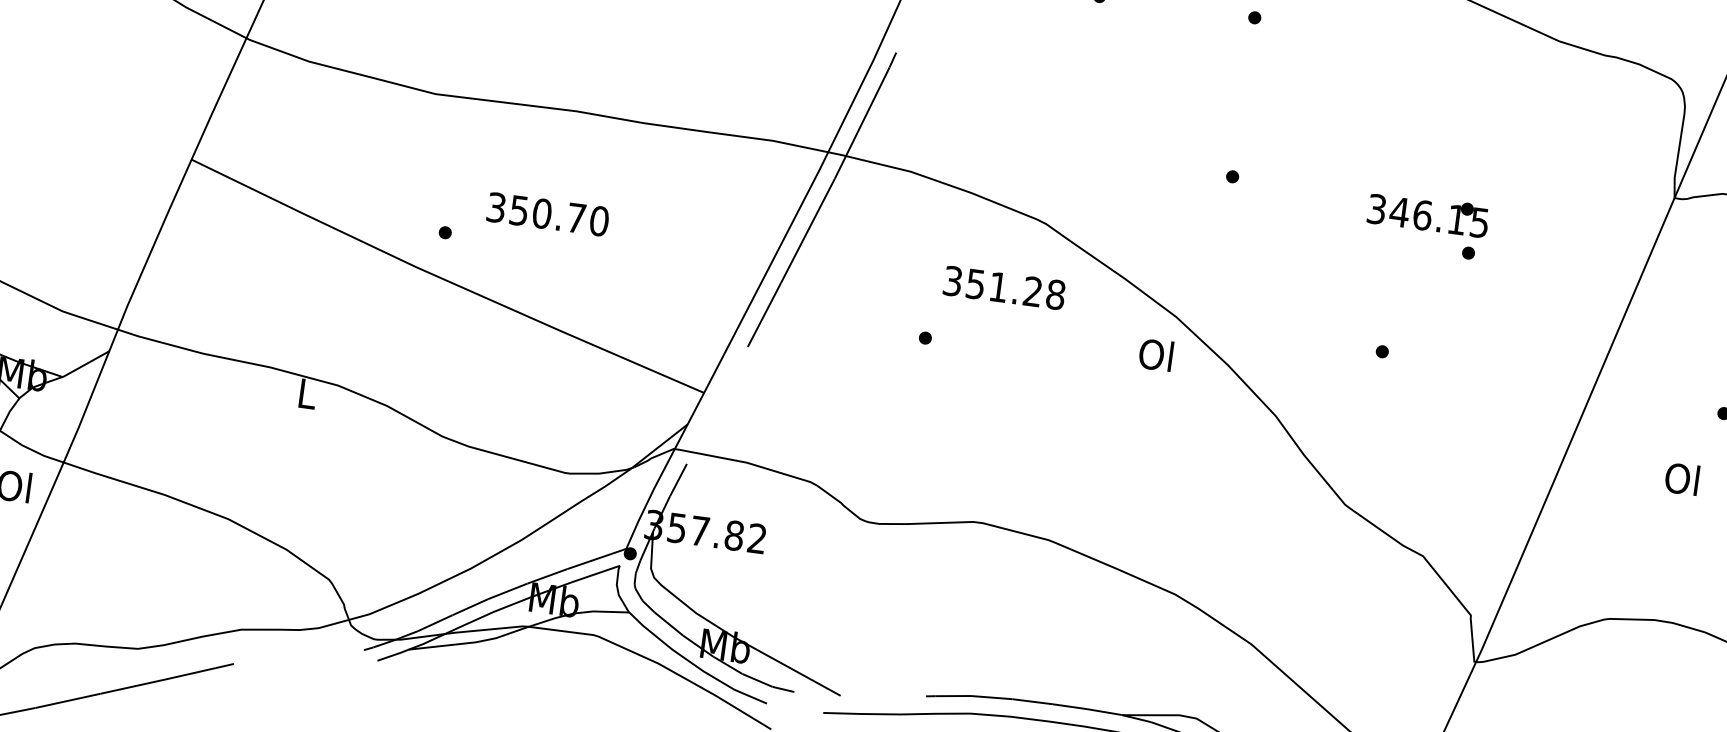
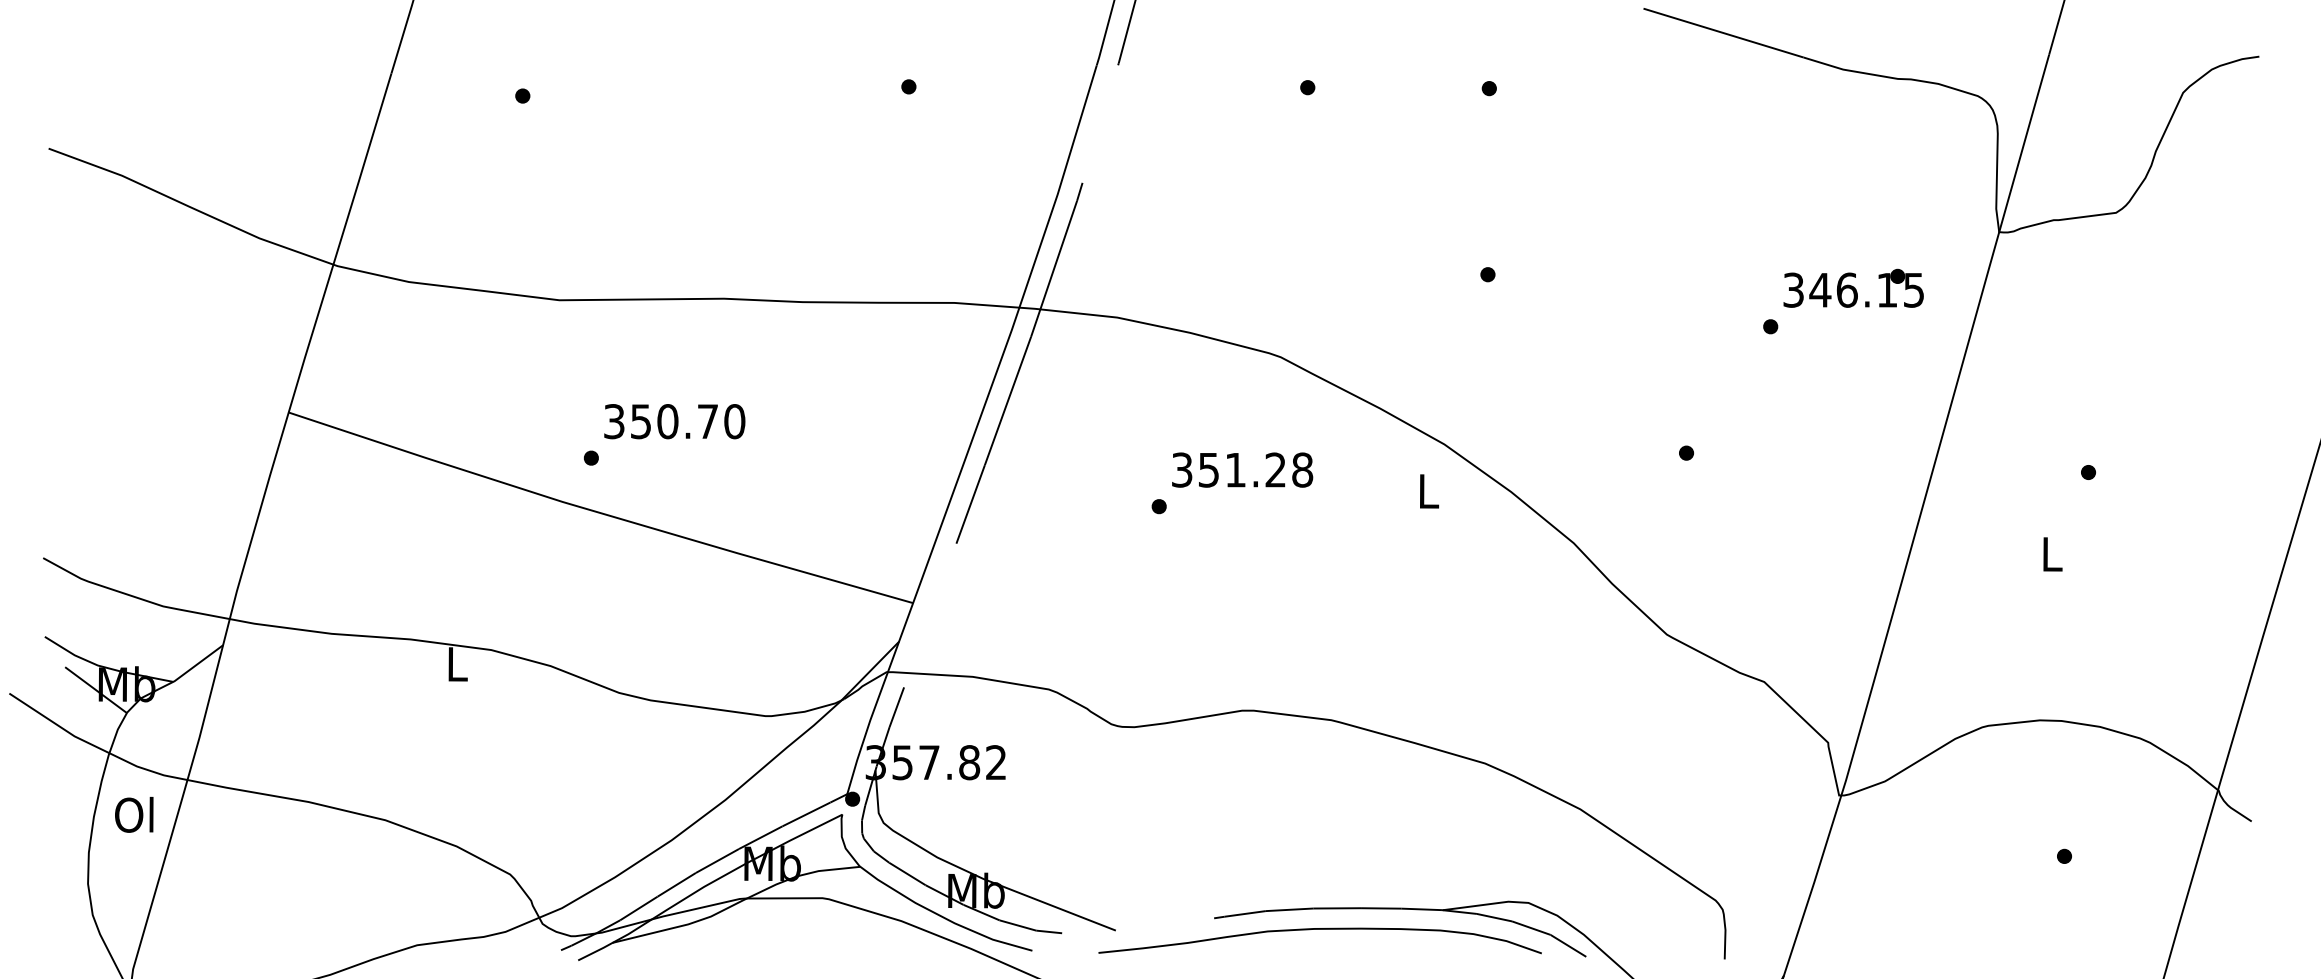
text: (1428, 213) -> (1853, 287), moved
text: (547, 214) -> (674, 421), moved
text: (1004, 287) -> (1242, 469), moved
text: (1155, 355) -> (1426, 491), Ol -> L
text: (1682, 478) -> (2050, 553), Ol -> L

